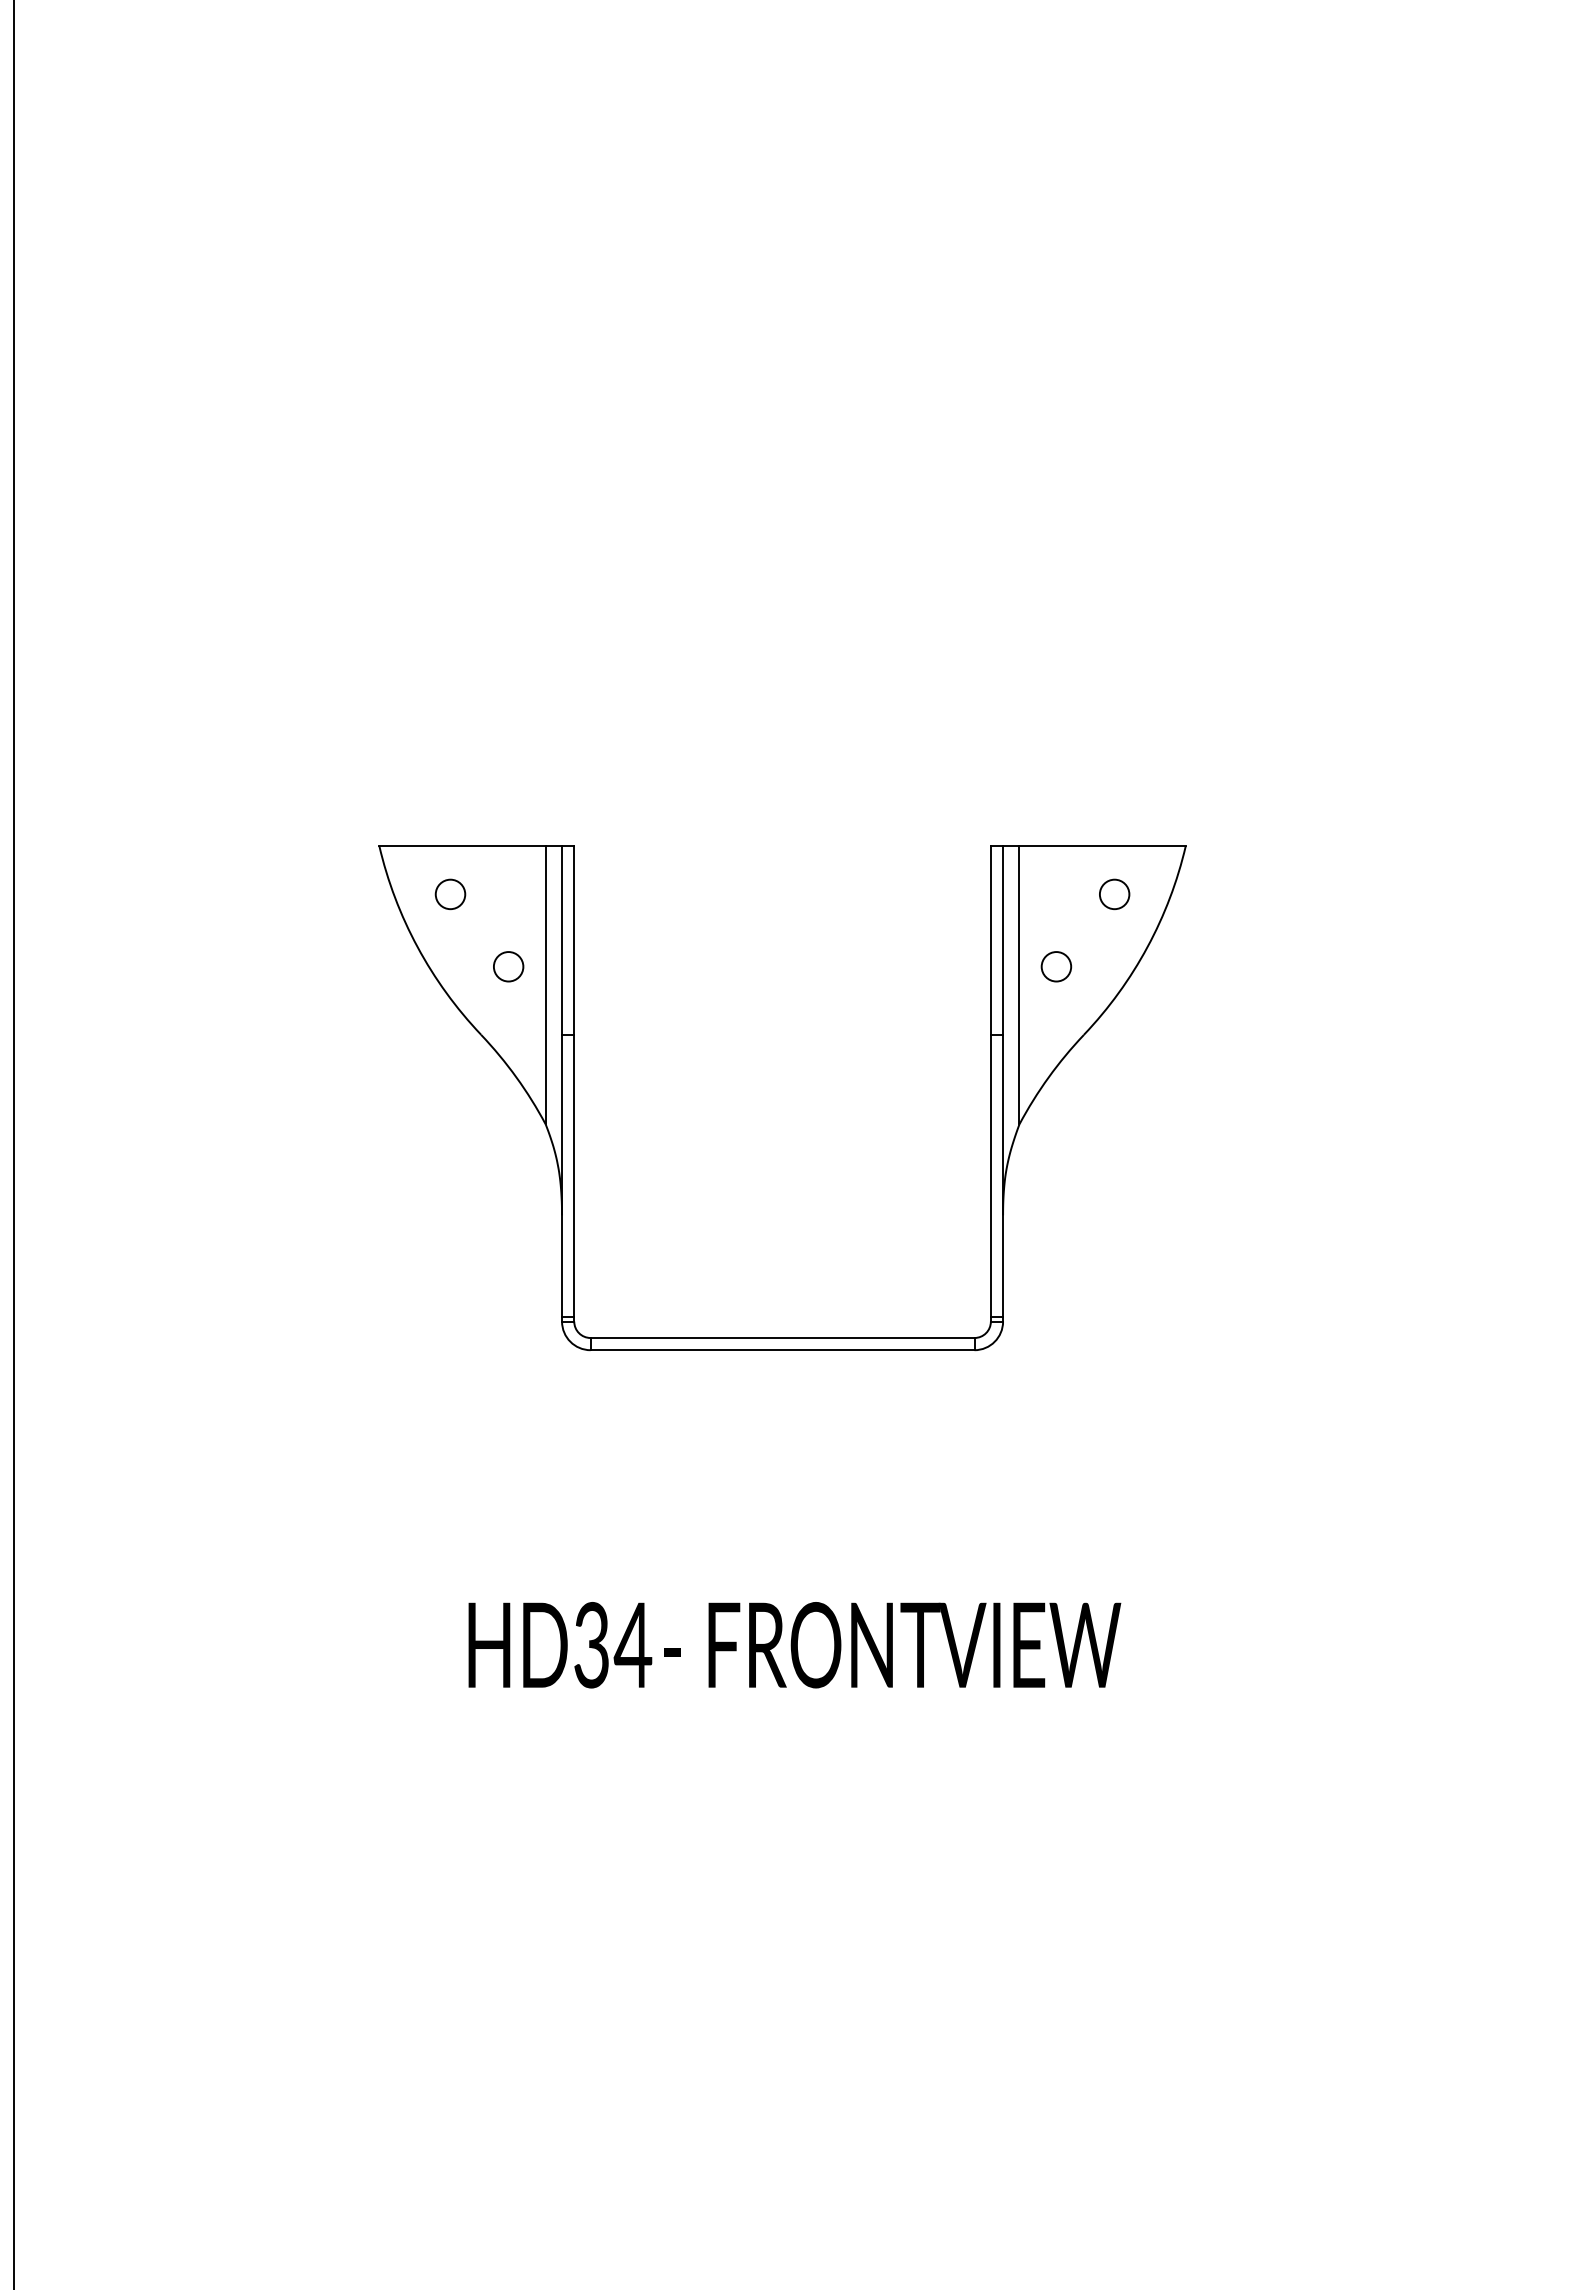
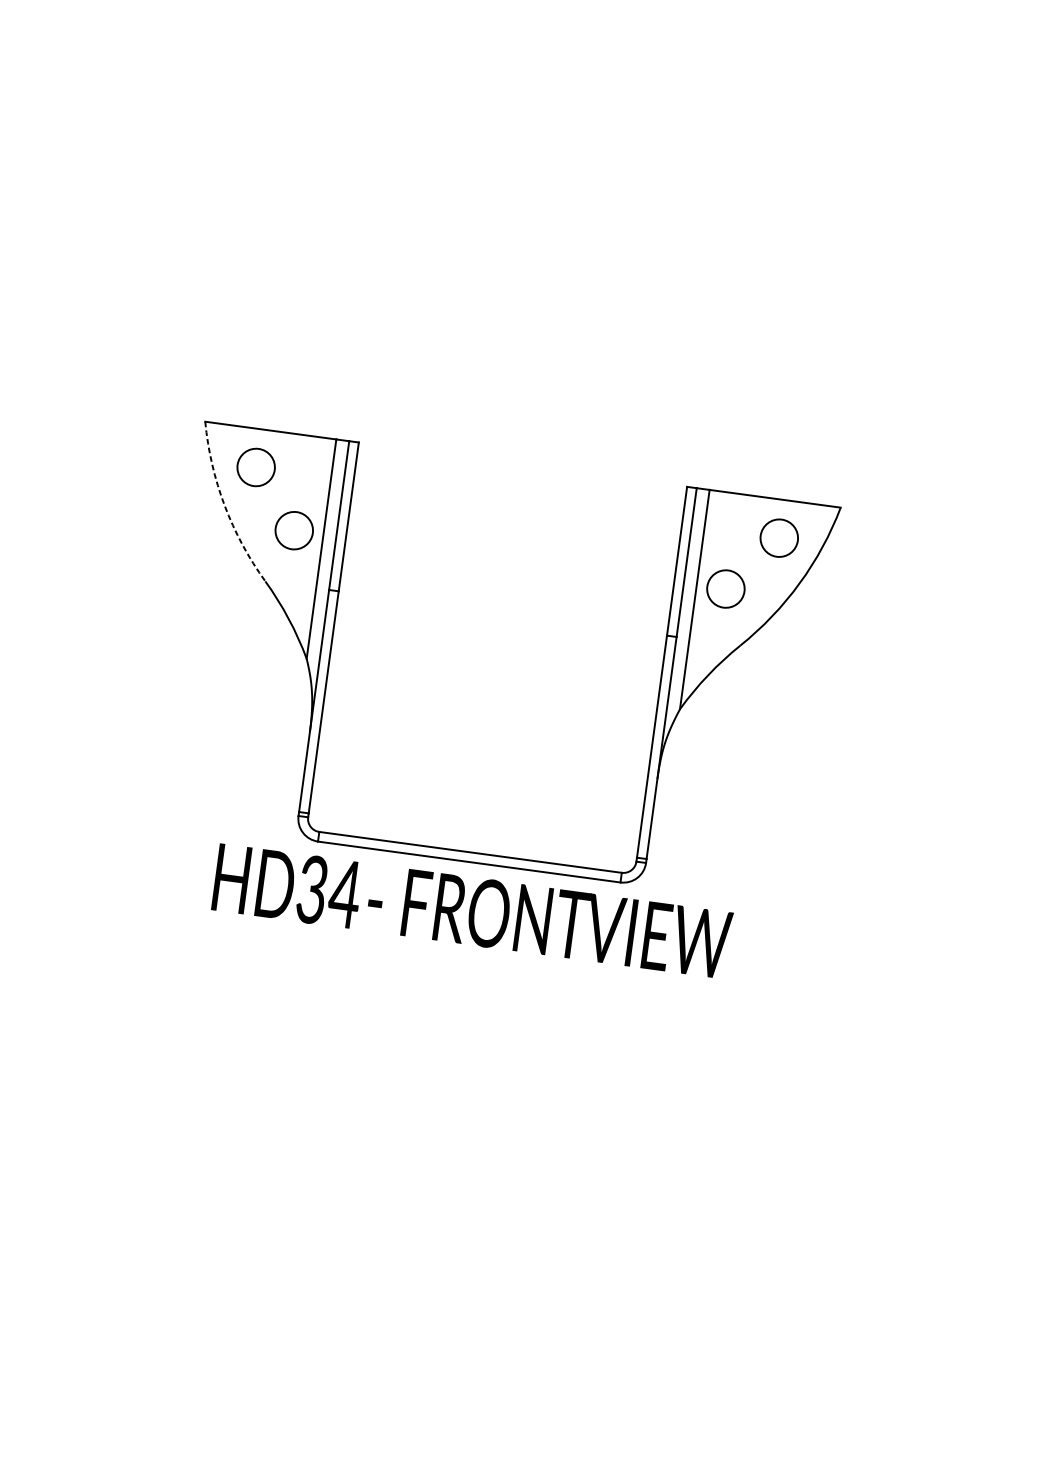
circle: (450, 894) -> (256, 467), size x1.6
circle: (1114, 894) -> (779, 538), size x1.6
arc: (417, 947) -> (224, 505), solid -> dashed
circle: (508, 966) -> (294, 530), size x1.6
circle: (1056, 966) -> (725, 588), size x1.6
text: (794, 1645) -> (472, 911), moved

